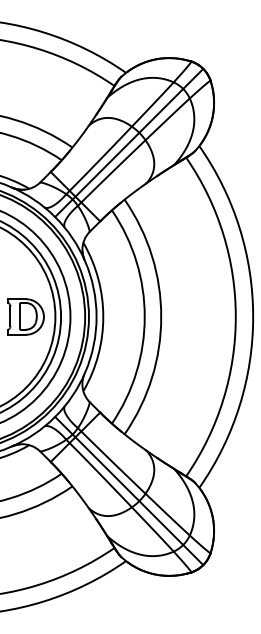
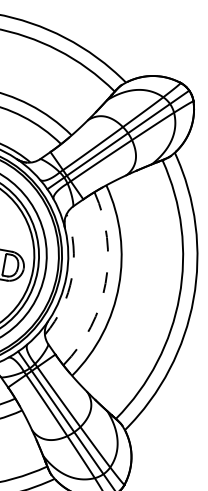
arc: (103, 316) -> (72, 277), solid -> dashed
arc: (144, 316) -> (105, 283), solid -> dashed

